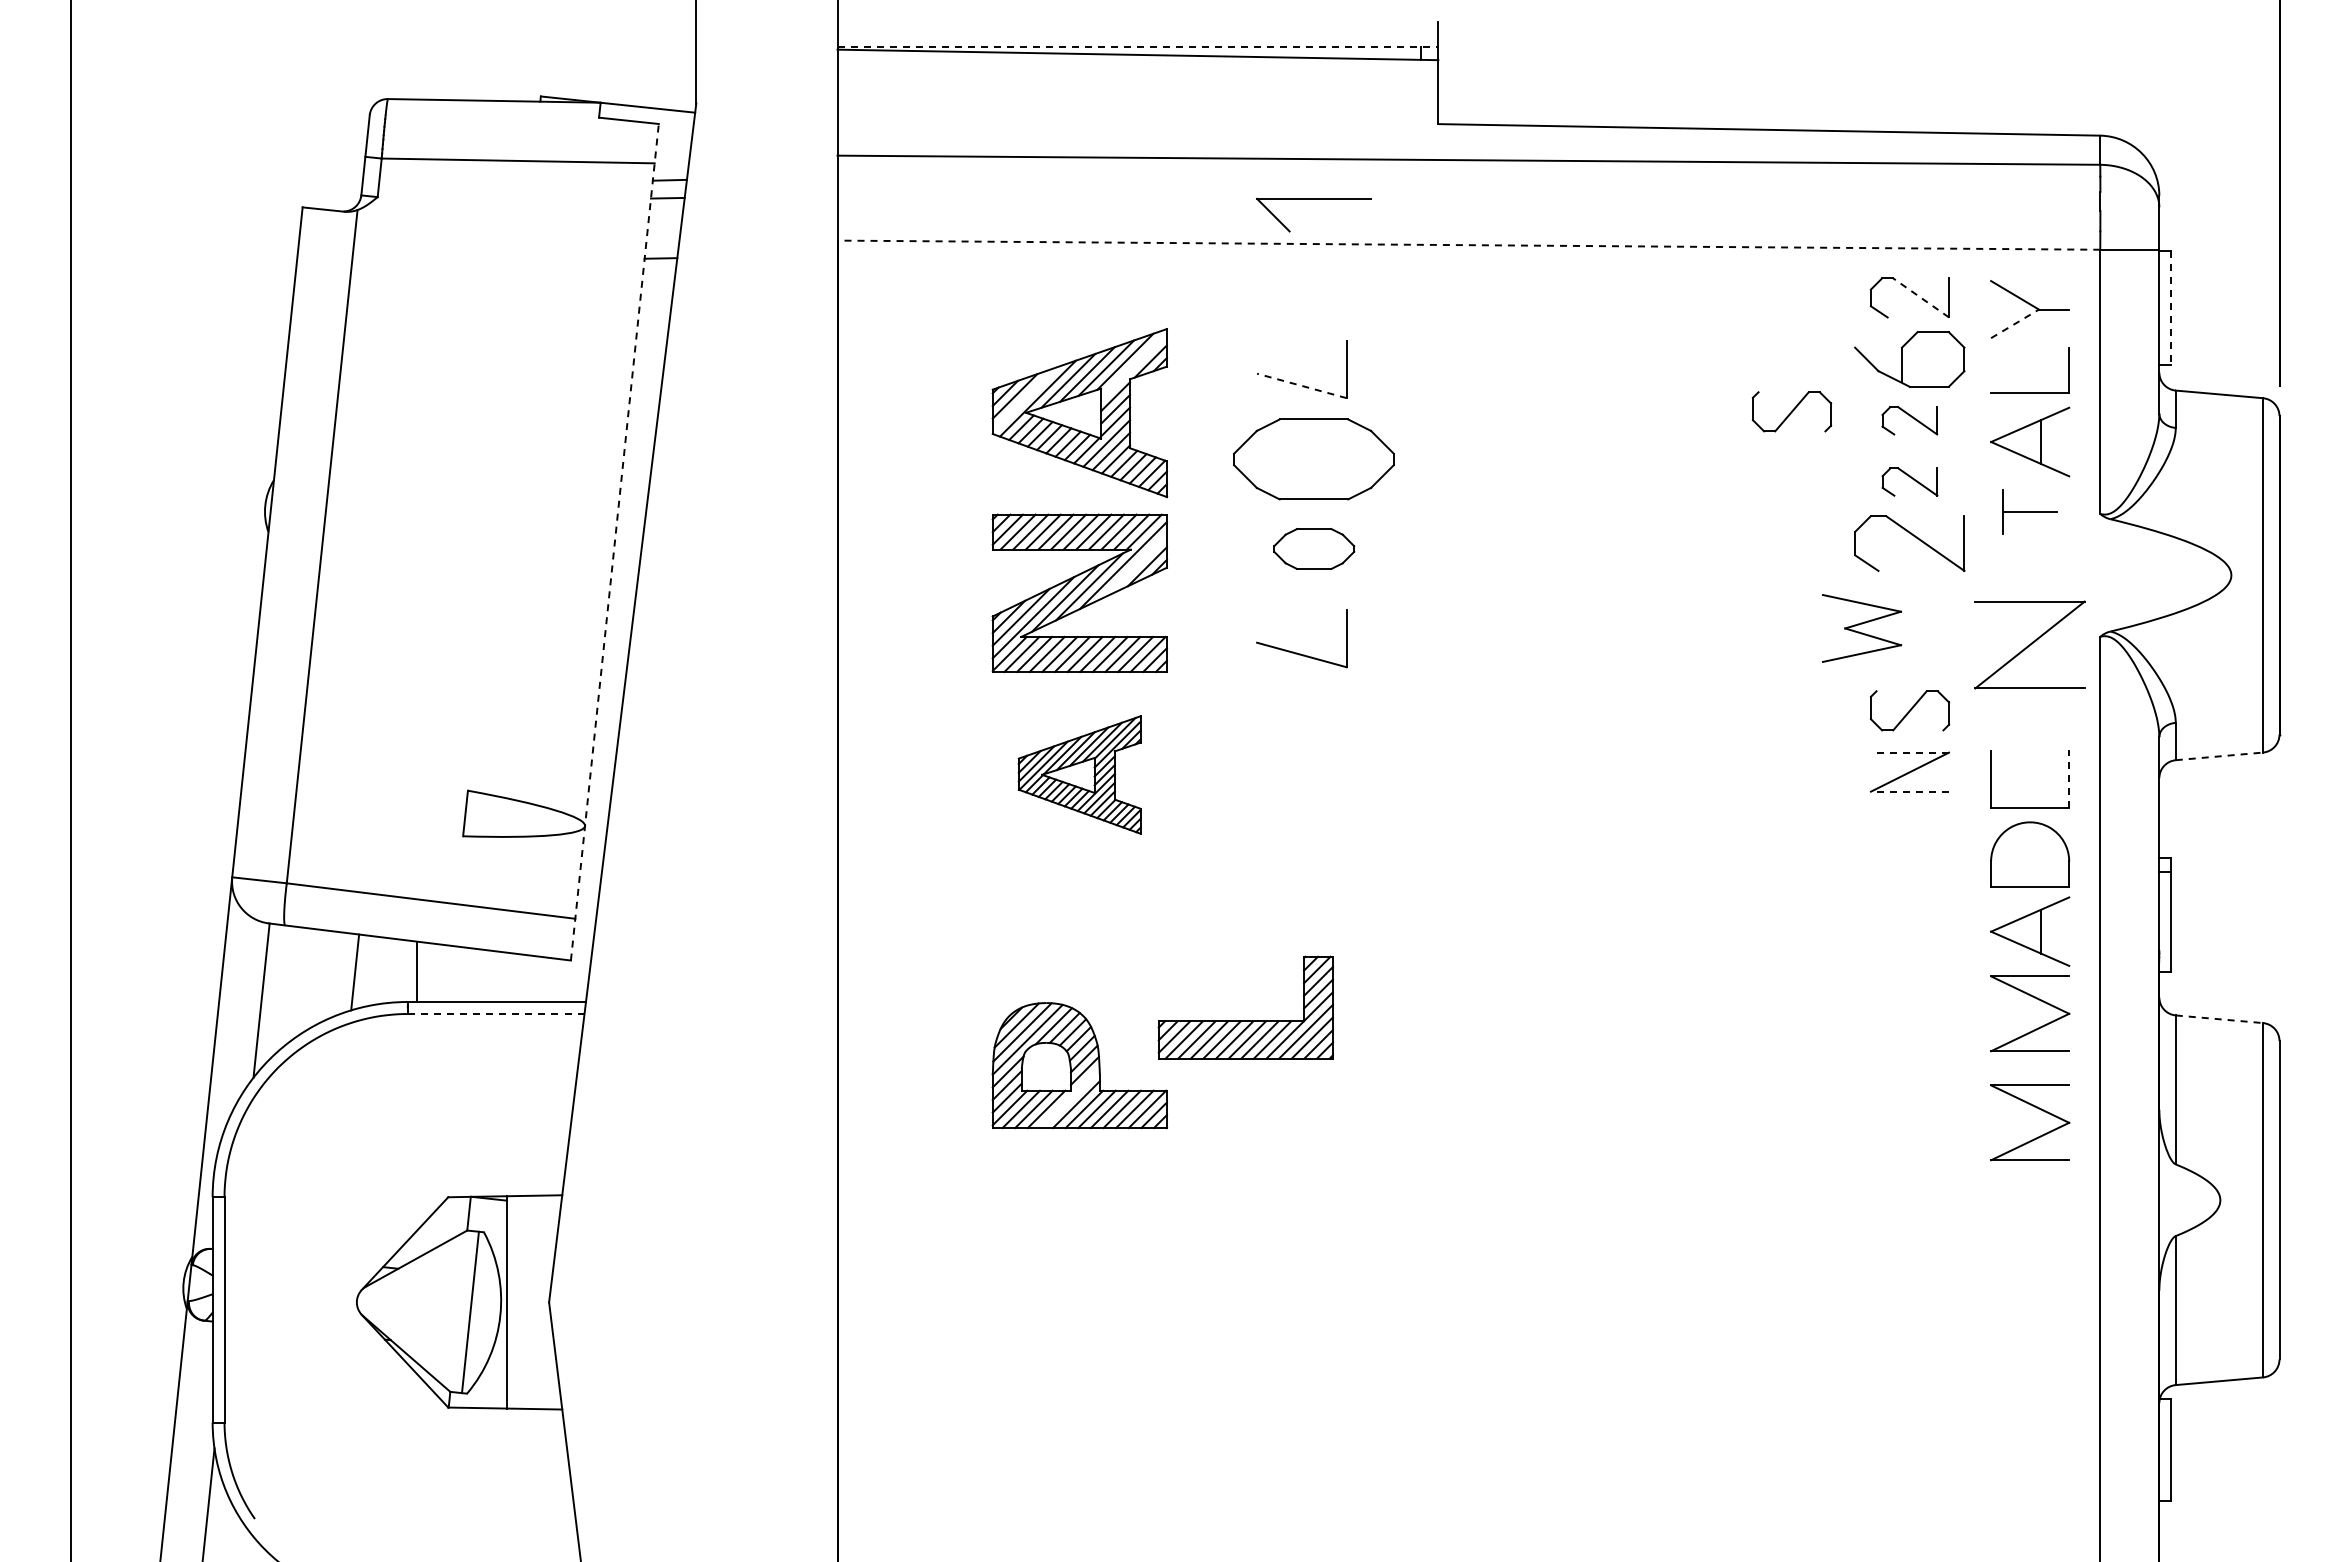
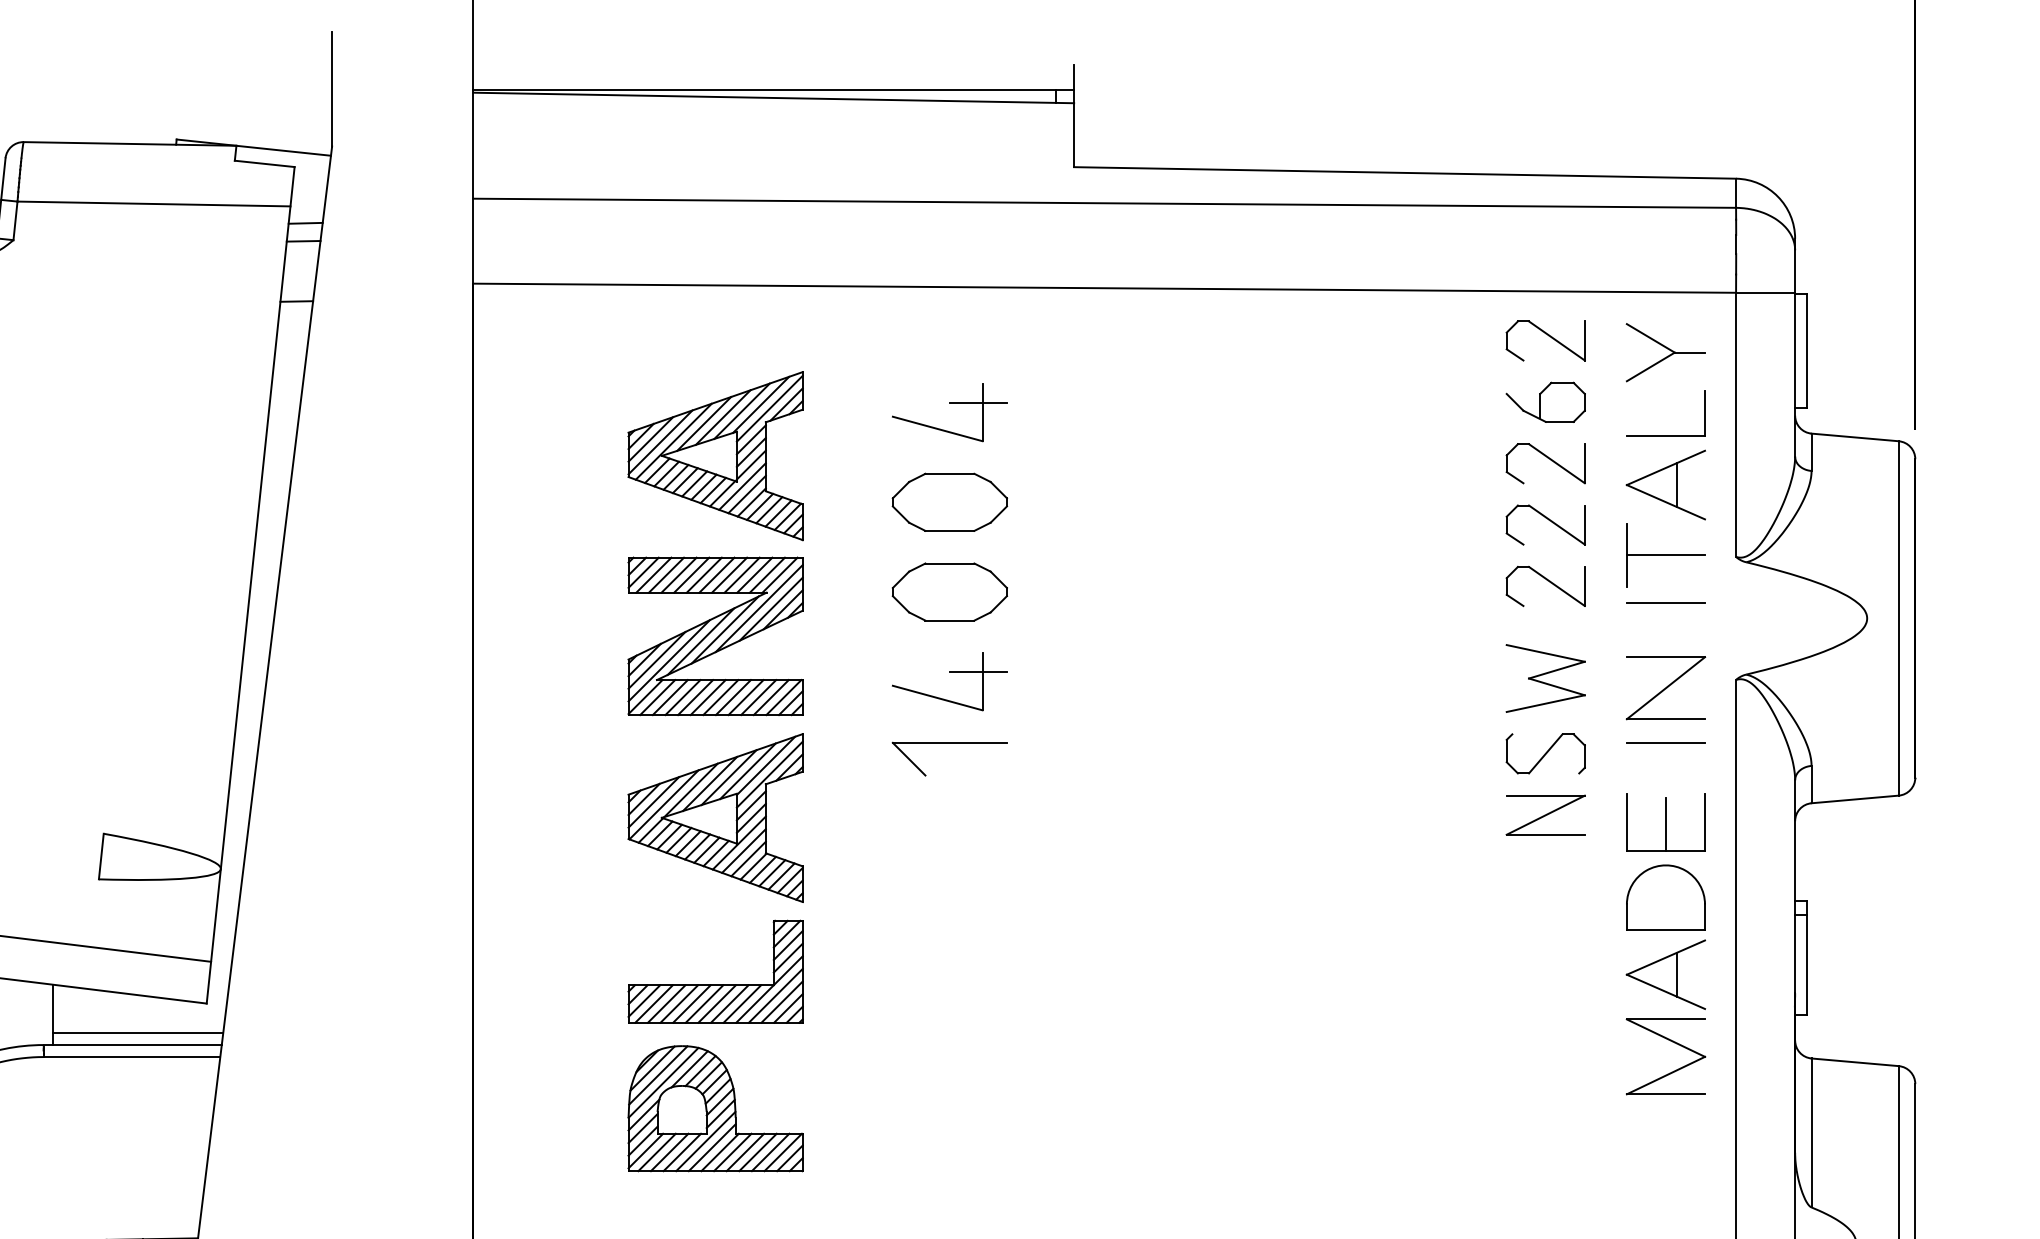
line: (1138, 46) -> (774, 89), dashed -> solid
part: (1313, 199) -> (949, 743), moved
line: (1468, 245) -> (1104, 288), dashed -> solid
line: (1920, 297) -> (1556, 340), dashed -> solid
line: (2171, 308) -> (1807, 351), dashed -> solid
line: (2015, 323) -> (1651, 366), dashed -> solid
part: (1910, 358) -> (1546, 401), size x0.71
line: (1342, 360) -> (978, 403), added
line: (1133, 365) -> (769, 408), added
line: (1301, 385) -> (937, 428), dashed -> solid
line: (1024, 399) -> (660, 442), added
part: (1791, 411) -> (1427, 454), removed
part: (1909, 420) -> (1545, 463), size x1.43
part: (1314, 458) -> (950, 501), size x0.71
part: (1909, 481) -> (1545, 524), size x1.43
part: (2029, 511) -> (1665, 554), size x1.43
line: (614, 542) -> (250, 585), dashed -> solid
part: (1910, 542) -> (1546, 585), size x0.71
part: (1314, 548) -> (950, 591), size x1.43
line: (2030, 560) -> (1666, 603), added
line: (1134, 565) -> (770, 608), added
part: (1862, 628) -> (1546, 678), moved
line: (1342, 629) -> (978, 672), added
part: (2030, 645) -> (1666, 688), size x0.71
line: (2030, 699) -> (1666, 742), added
line: (1909, 752) -> (1545, 795), dashed -> solid
line: (2219, 756) -> (1855, 799), dashed -> solid
part: (1079, 774) -> (715, 817), size x1.43
line: (2069, 779) -> (1705, 822), dashed -> solid
line: (2030, 781) -> (1666, 824), added
line: (1909, 791) -> (1545, 834), dashed -> solid
line: (501, 989) -> (137, 1032), added
line: (495, 1014) -> (131, 1057), dashed -> solid
line: (2219, 1019) -> (1855, 1062), dashed -> solid
part: (1245, 1020) -> (715, 984), moved
line: (1069, 1098) -> (705, 1141), added
part: (2036, 1108) -> (1672, 1151), removed

